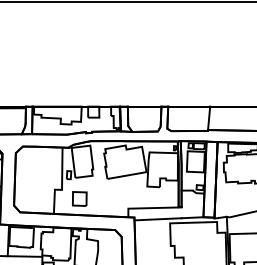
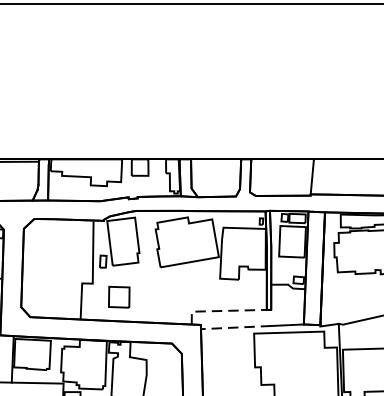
line: (149, 208) -> (223, 311), solid -> dashed
line: (158, 219) -> (236, 327), solid -> dashed

